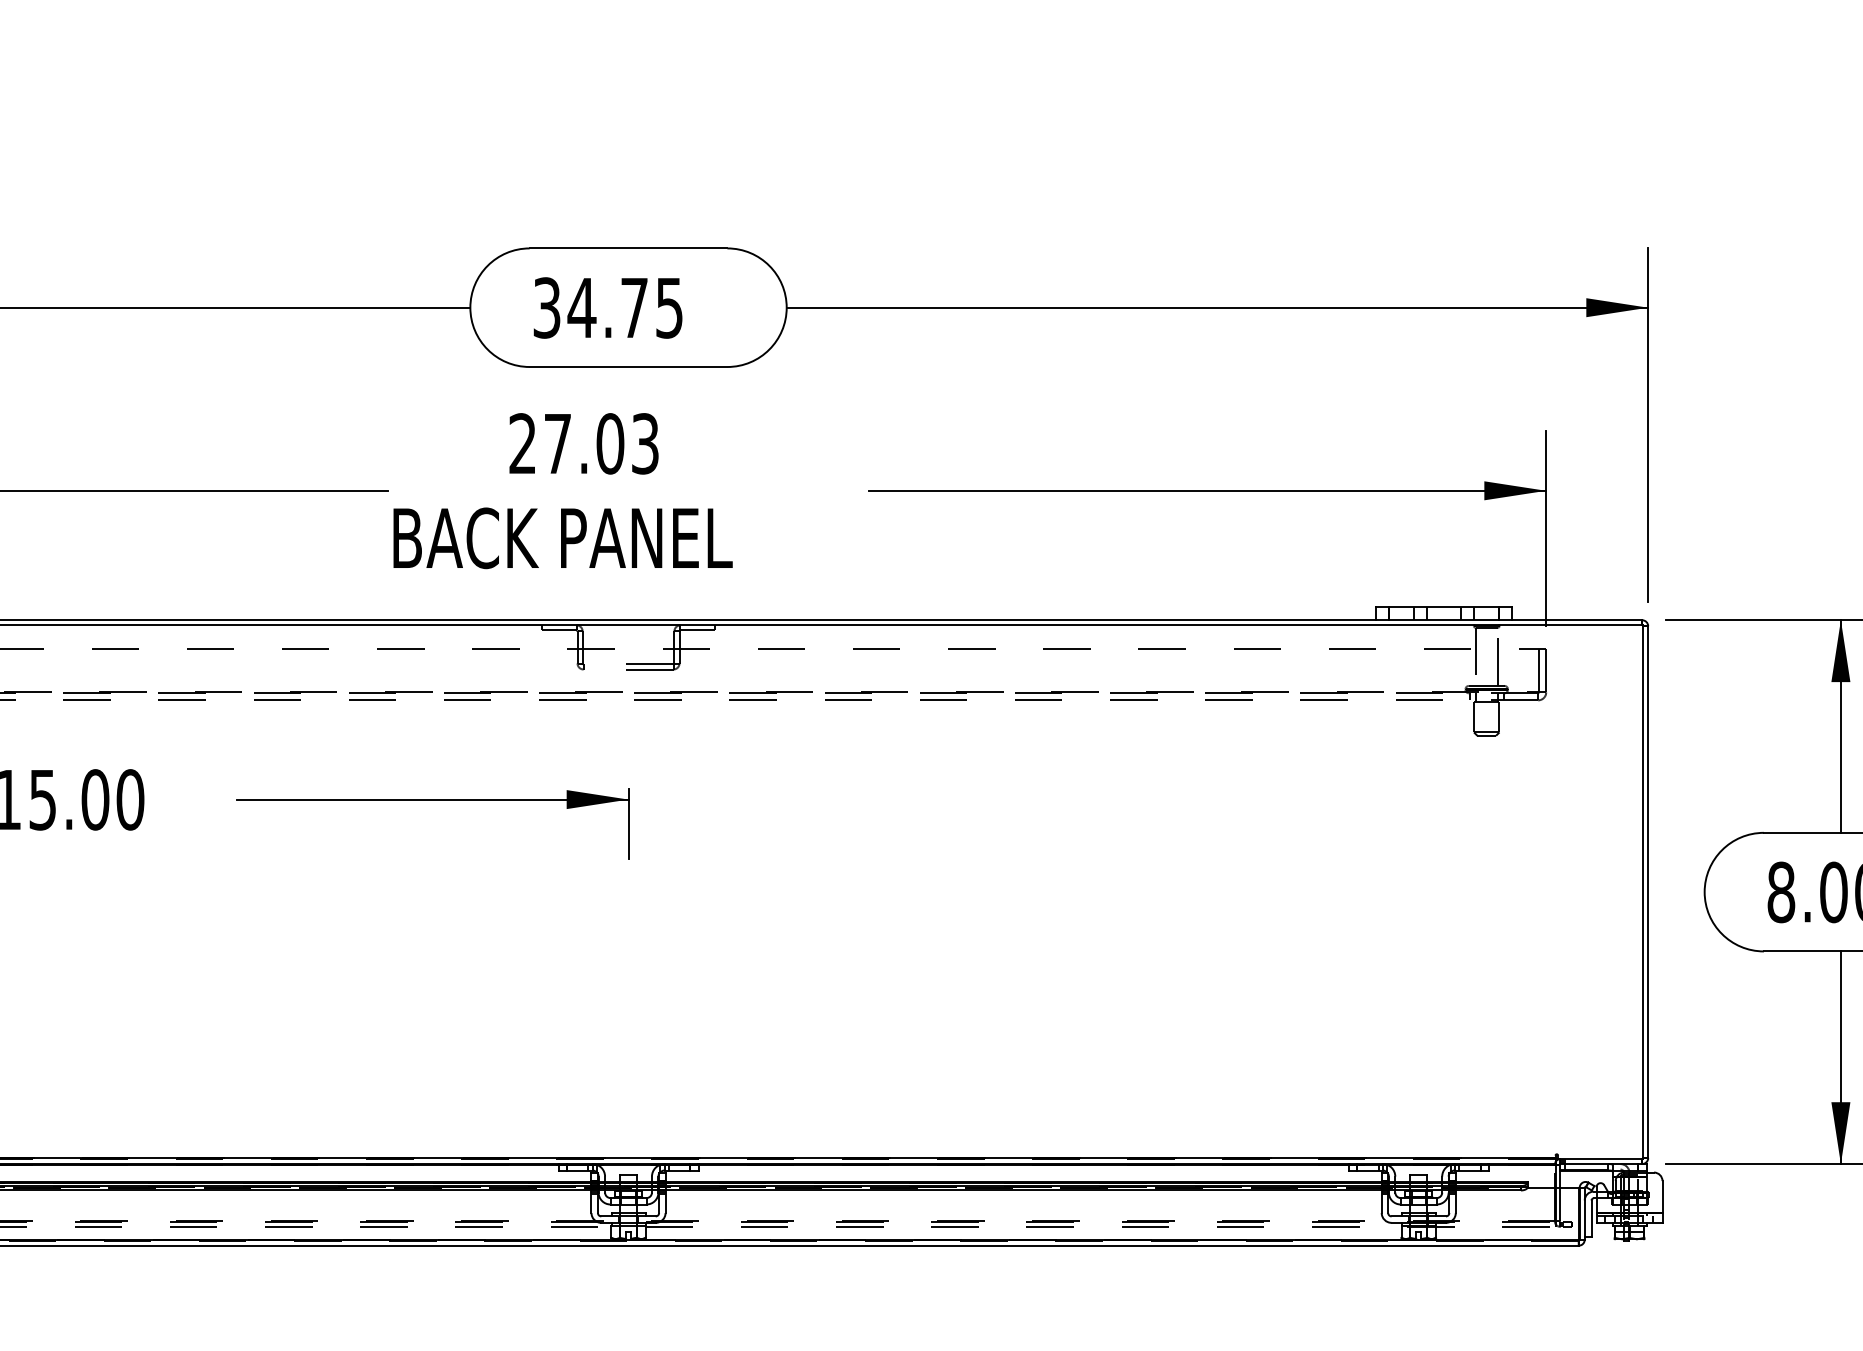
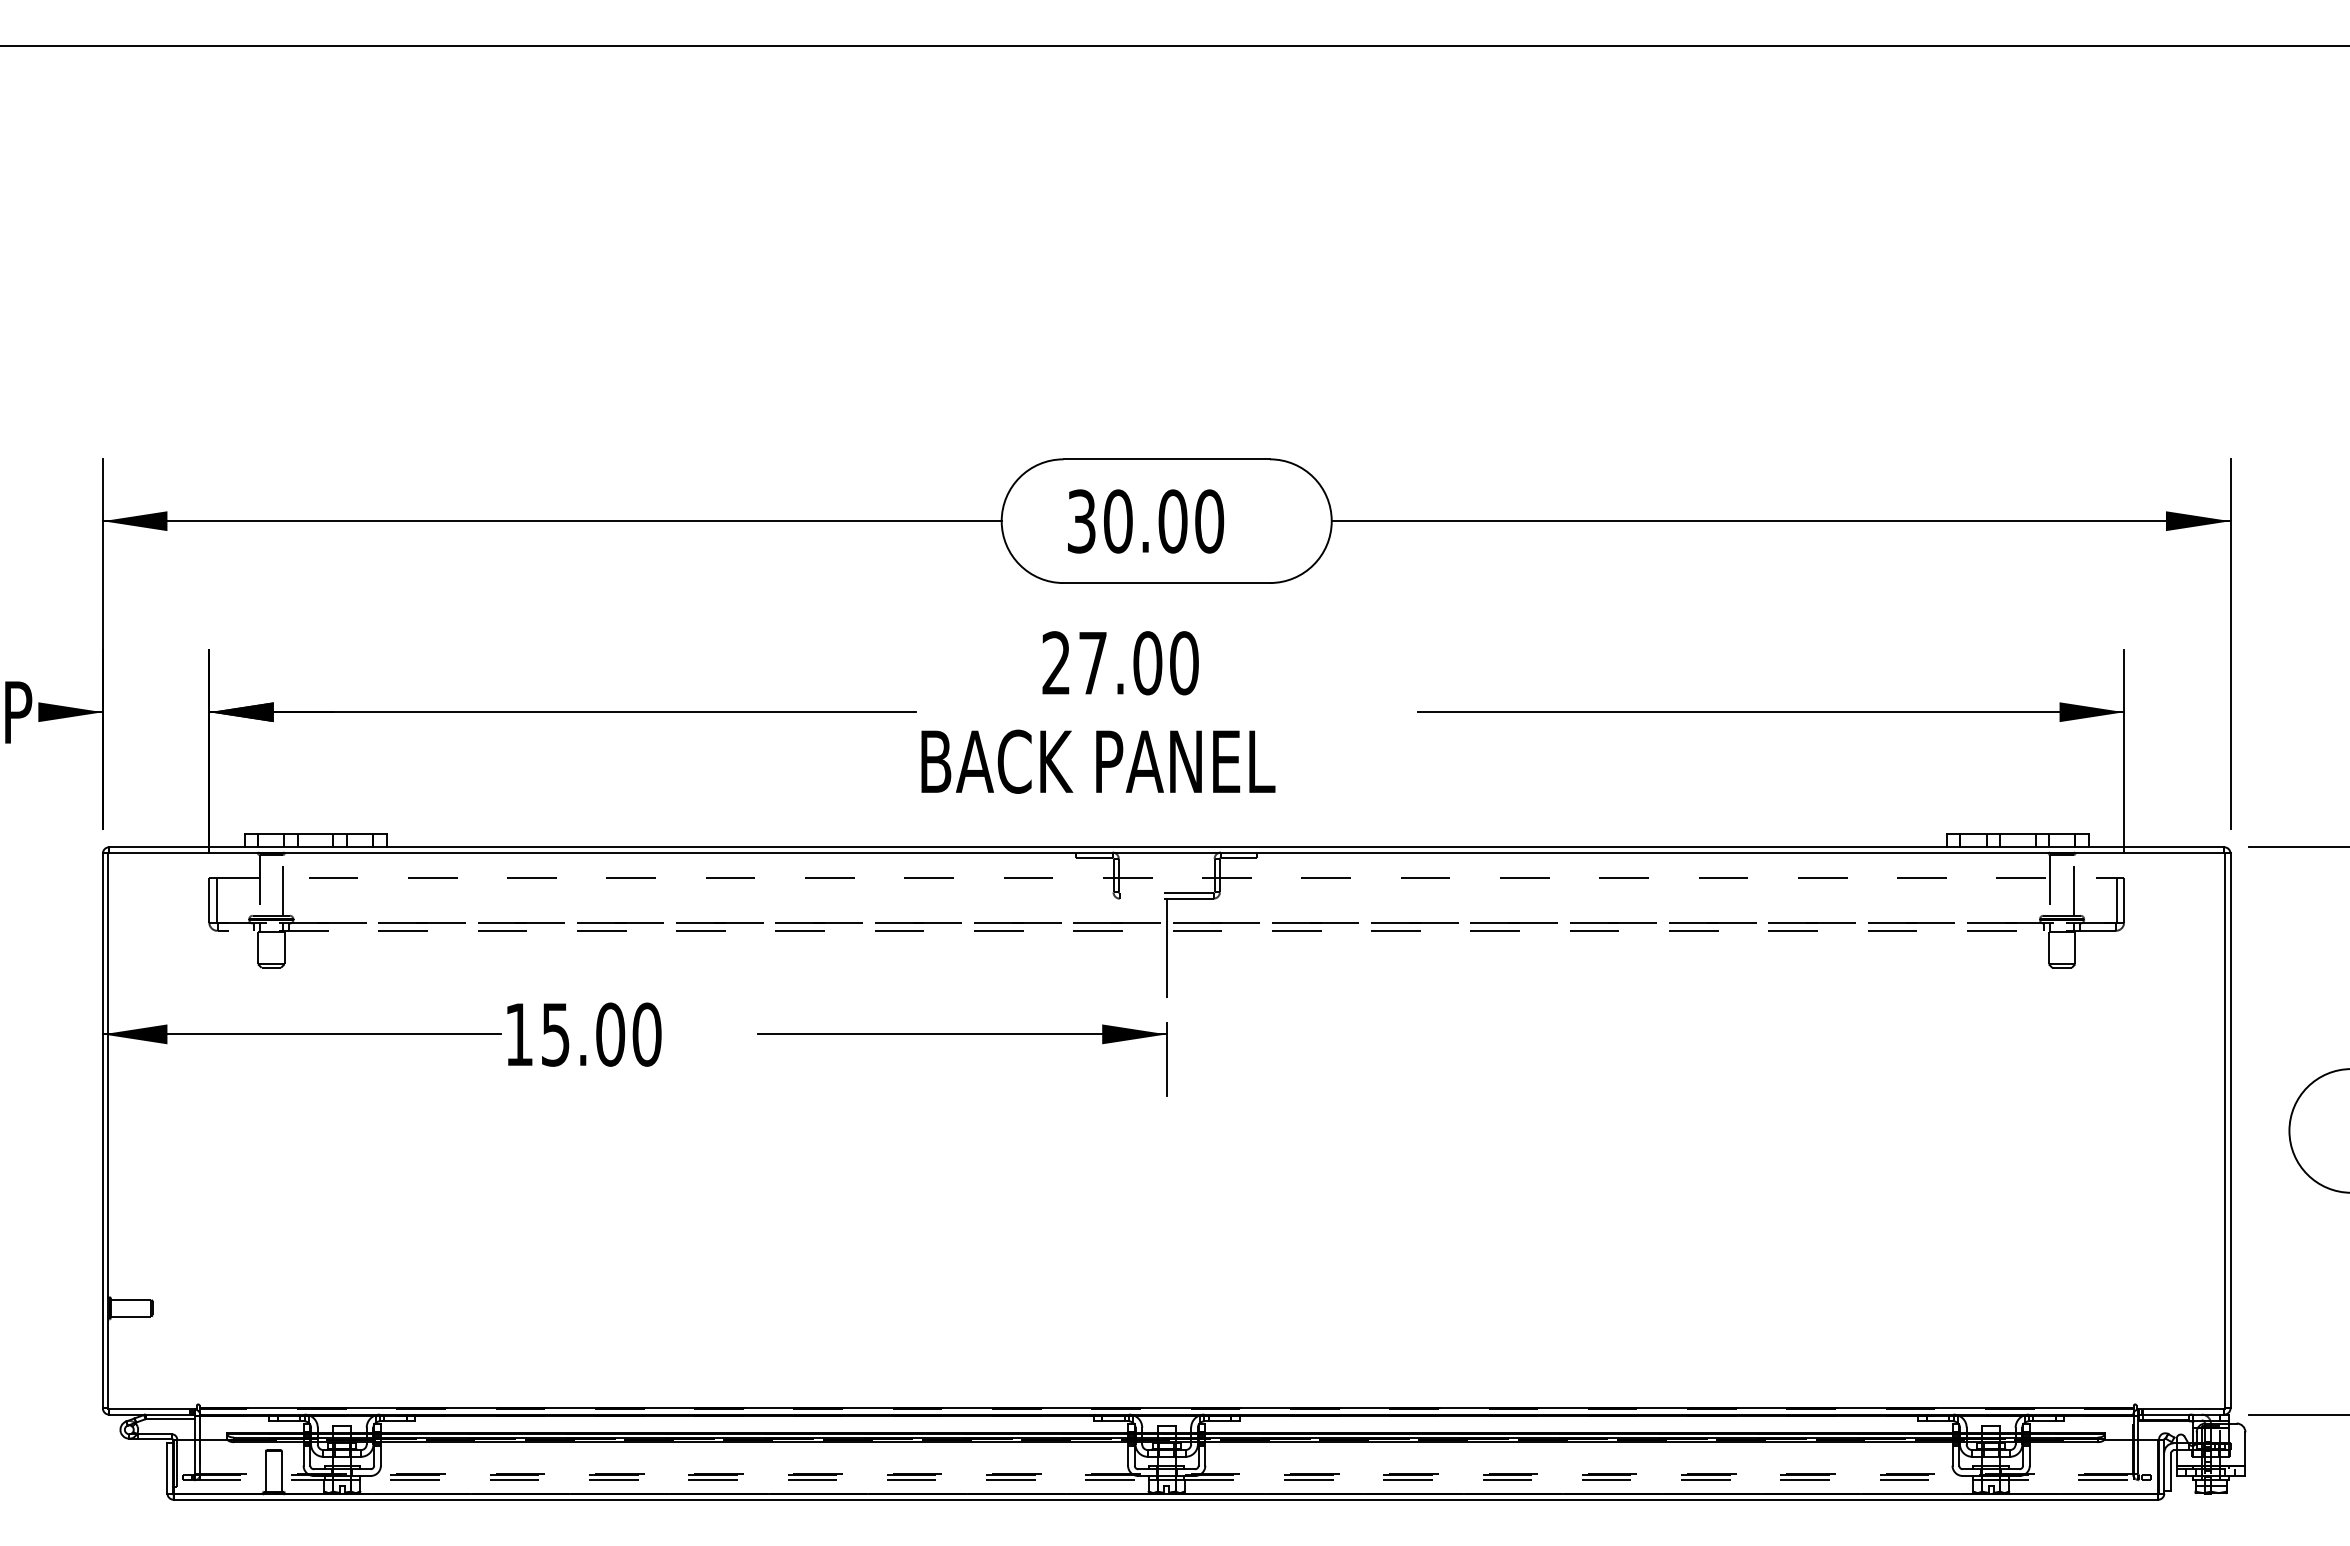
text: (625, 308) -> (1163, 521), 34.75 -> 30.00
text: (645, 444) -> (1184, 663), 27.03 -> 27.00
line: (628, 717) -> (1166, 948), added

